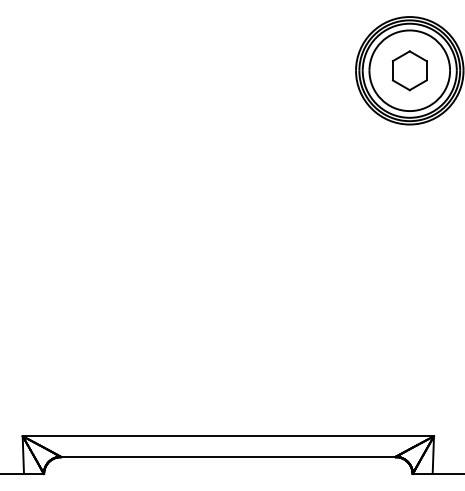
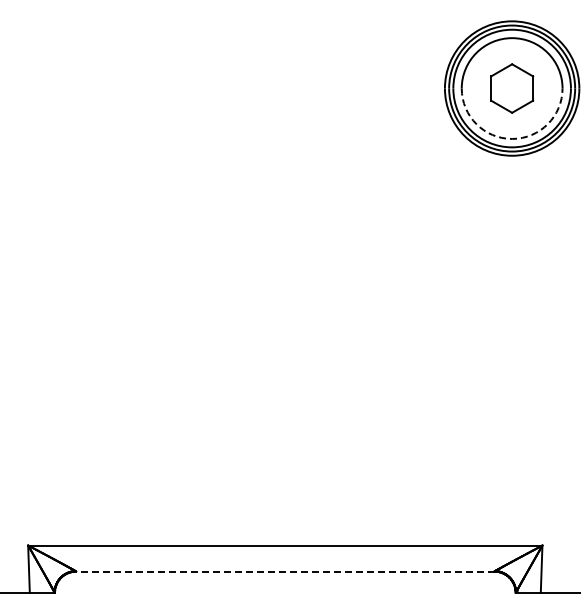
arc: (410, 110) -> (512, 138), solid -> dashed
line: (227, 457) -> (284, 571), solid -> dashed

